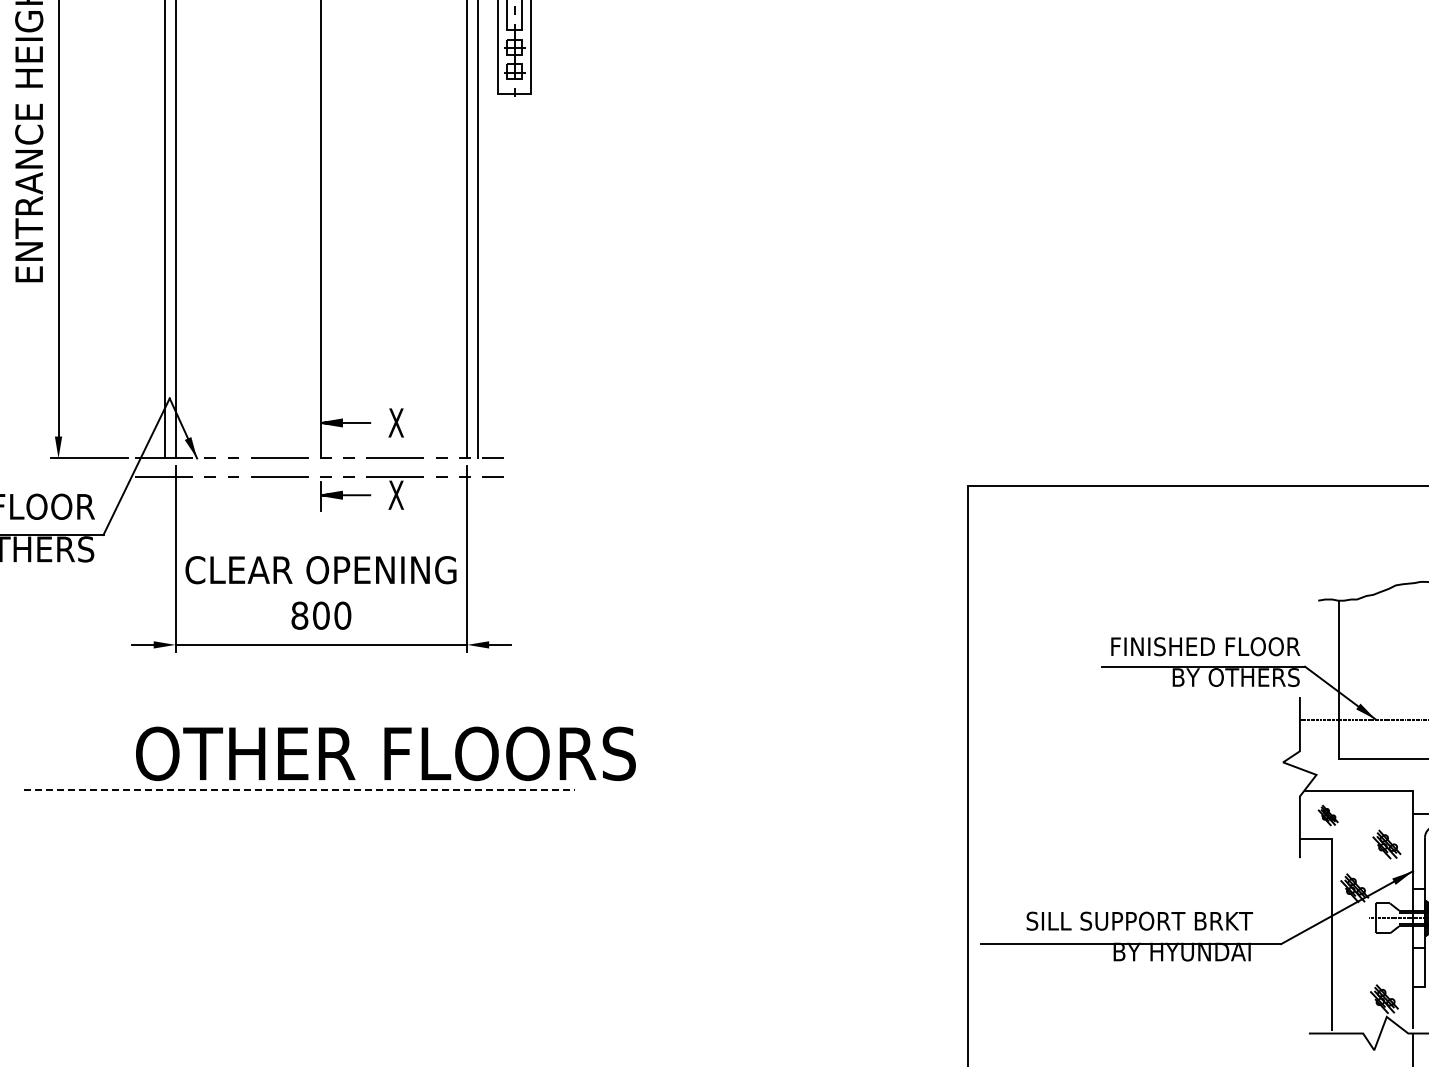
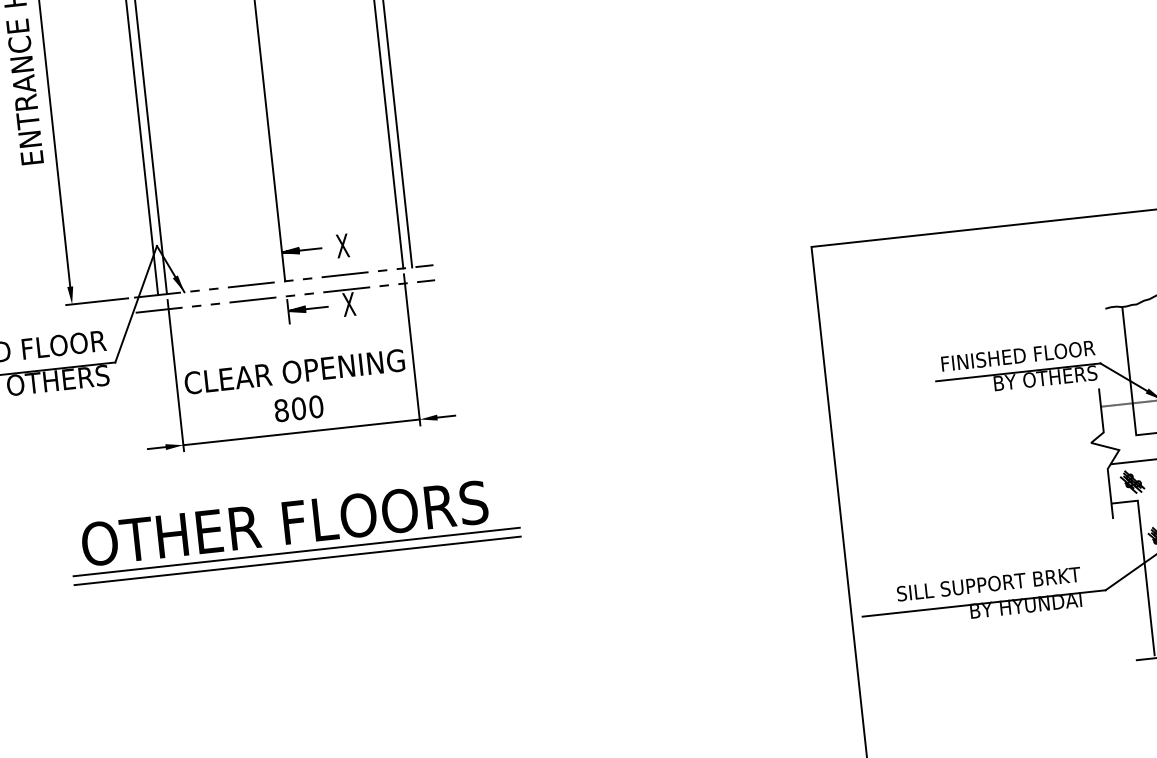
text: (385, 753) -> (284, 523), moved
line: (300, 790) -> (297, 552), dashed -> solid
line: (299, 801) -> (297, 561), added
part: (1327, 815) -> (1131, 482), size x1.43

